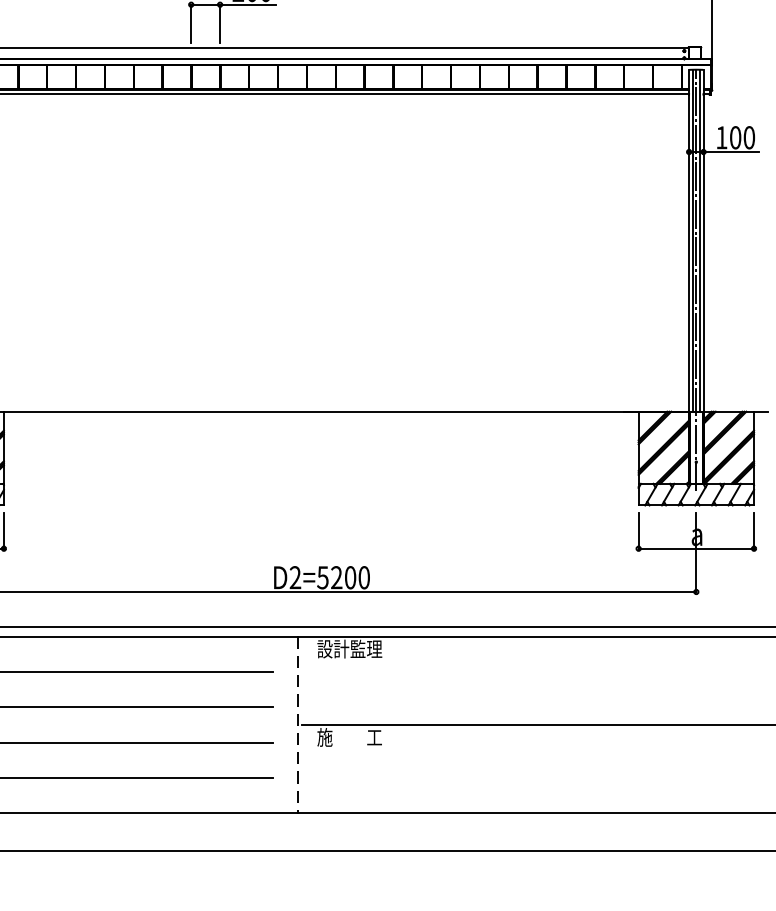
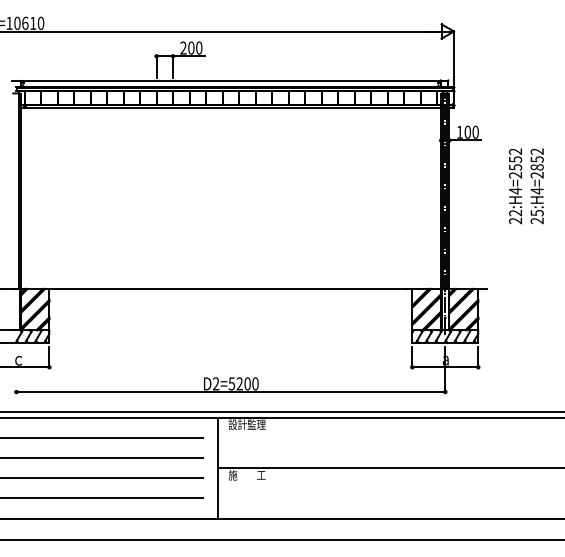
line: (297, 725) -> (217, 468), dashed -> solid

